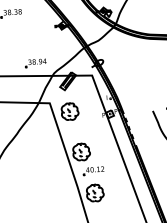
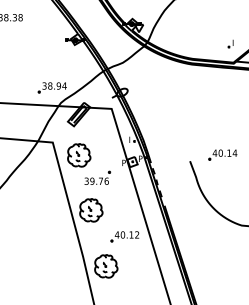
part: (35, 63) -> (51, 87), moved
part: (84, 127) -> (97, 177), added
part: (93, 170) -> (124, 236), moved

